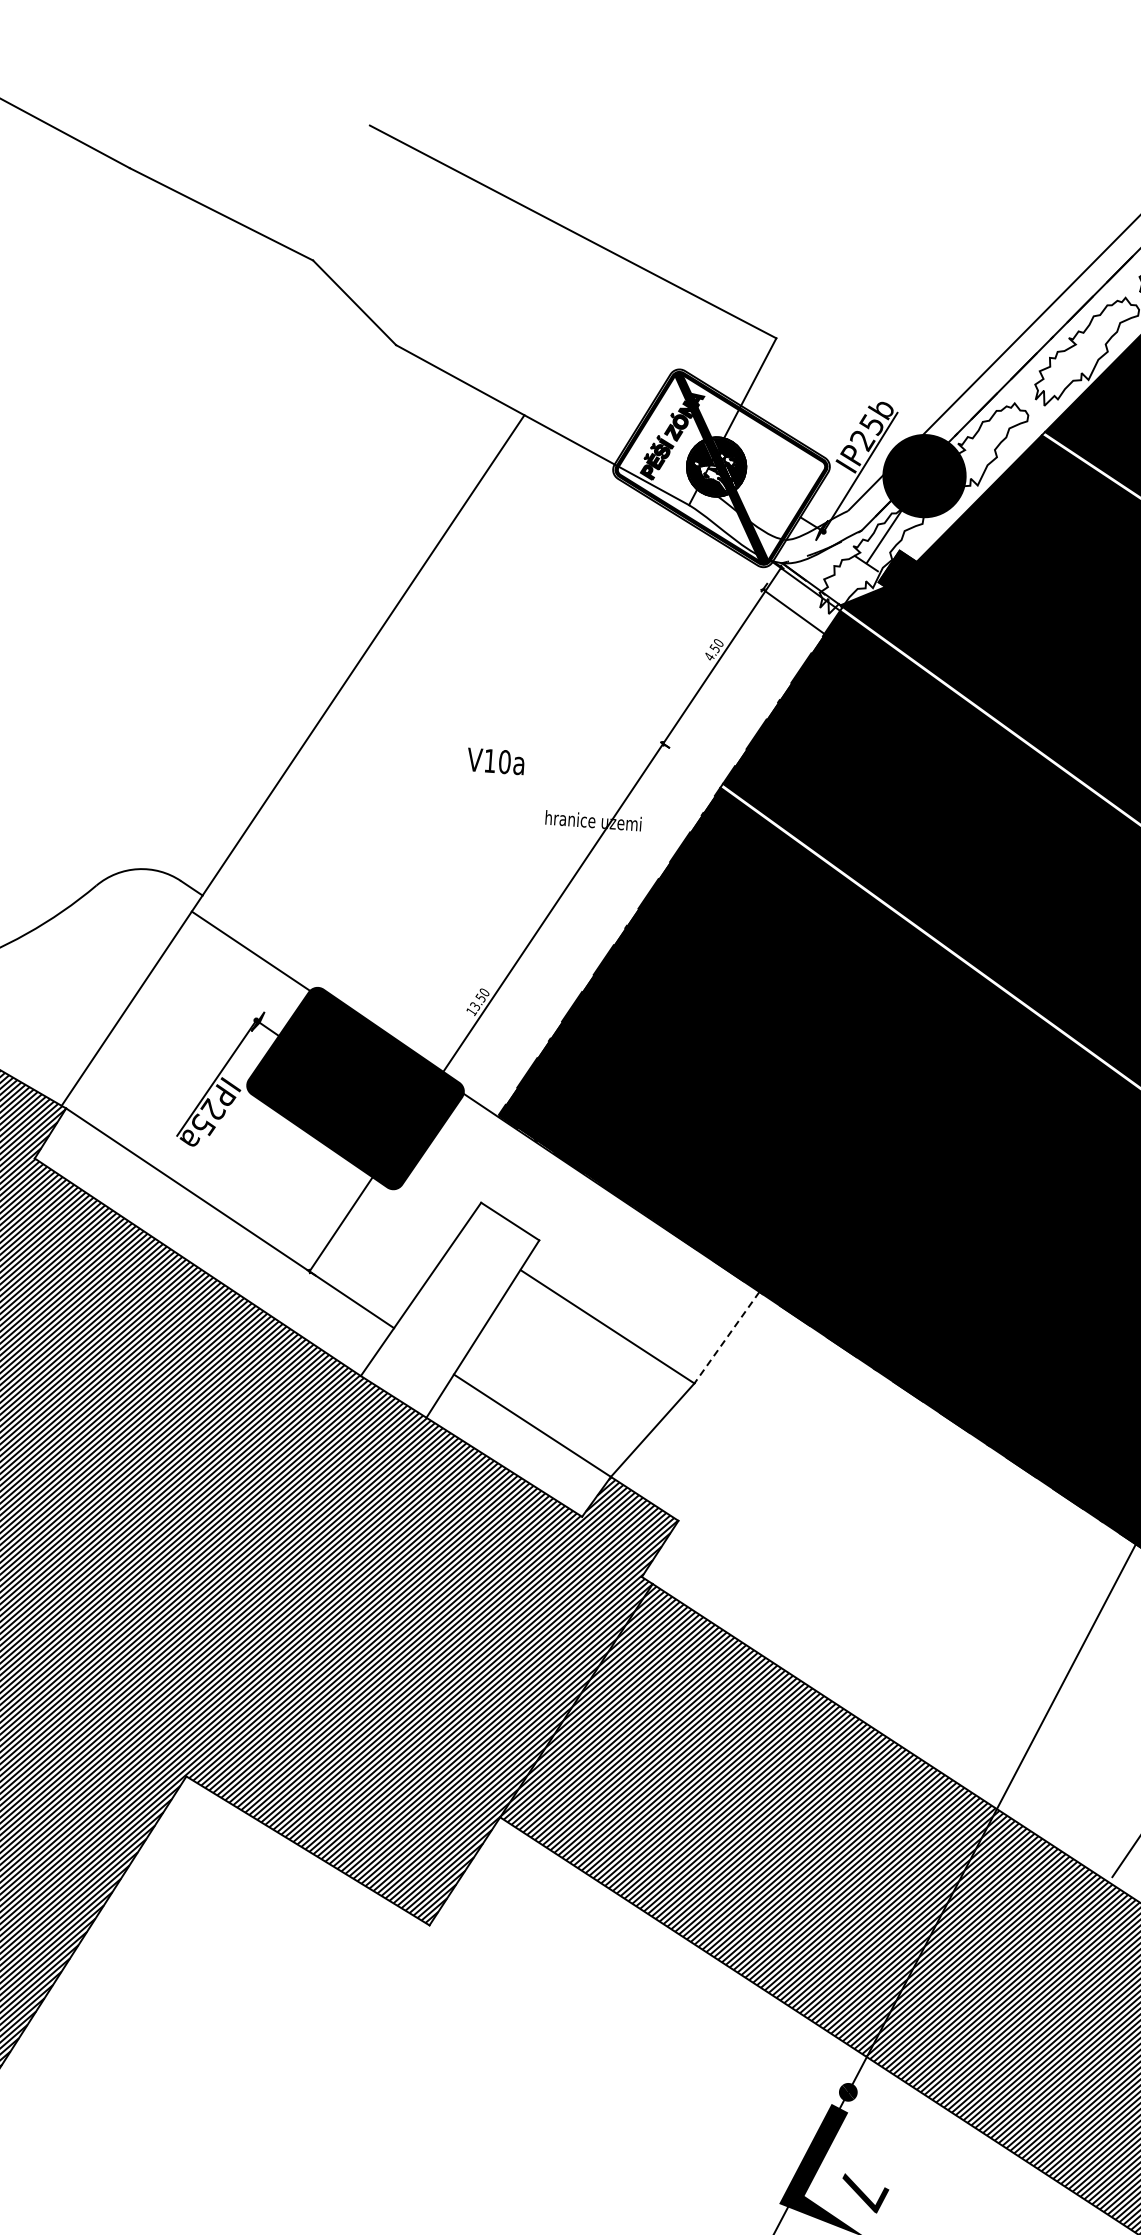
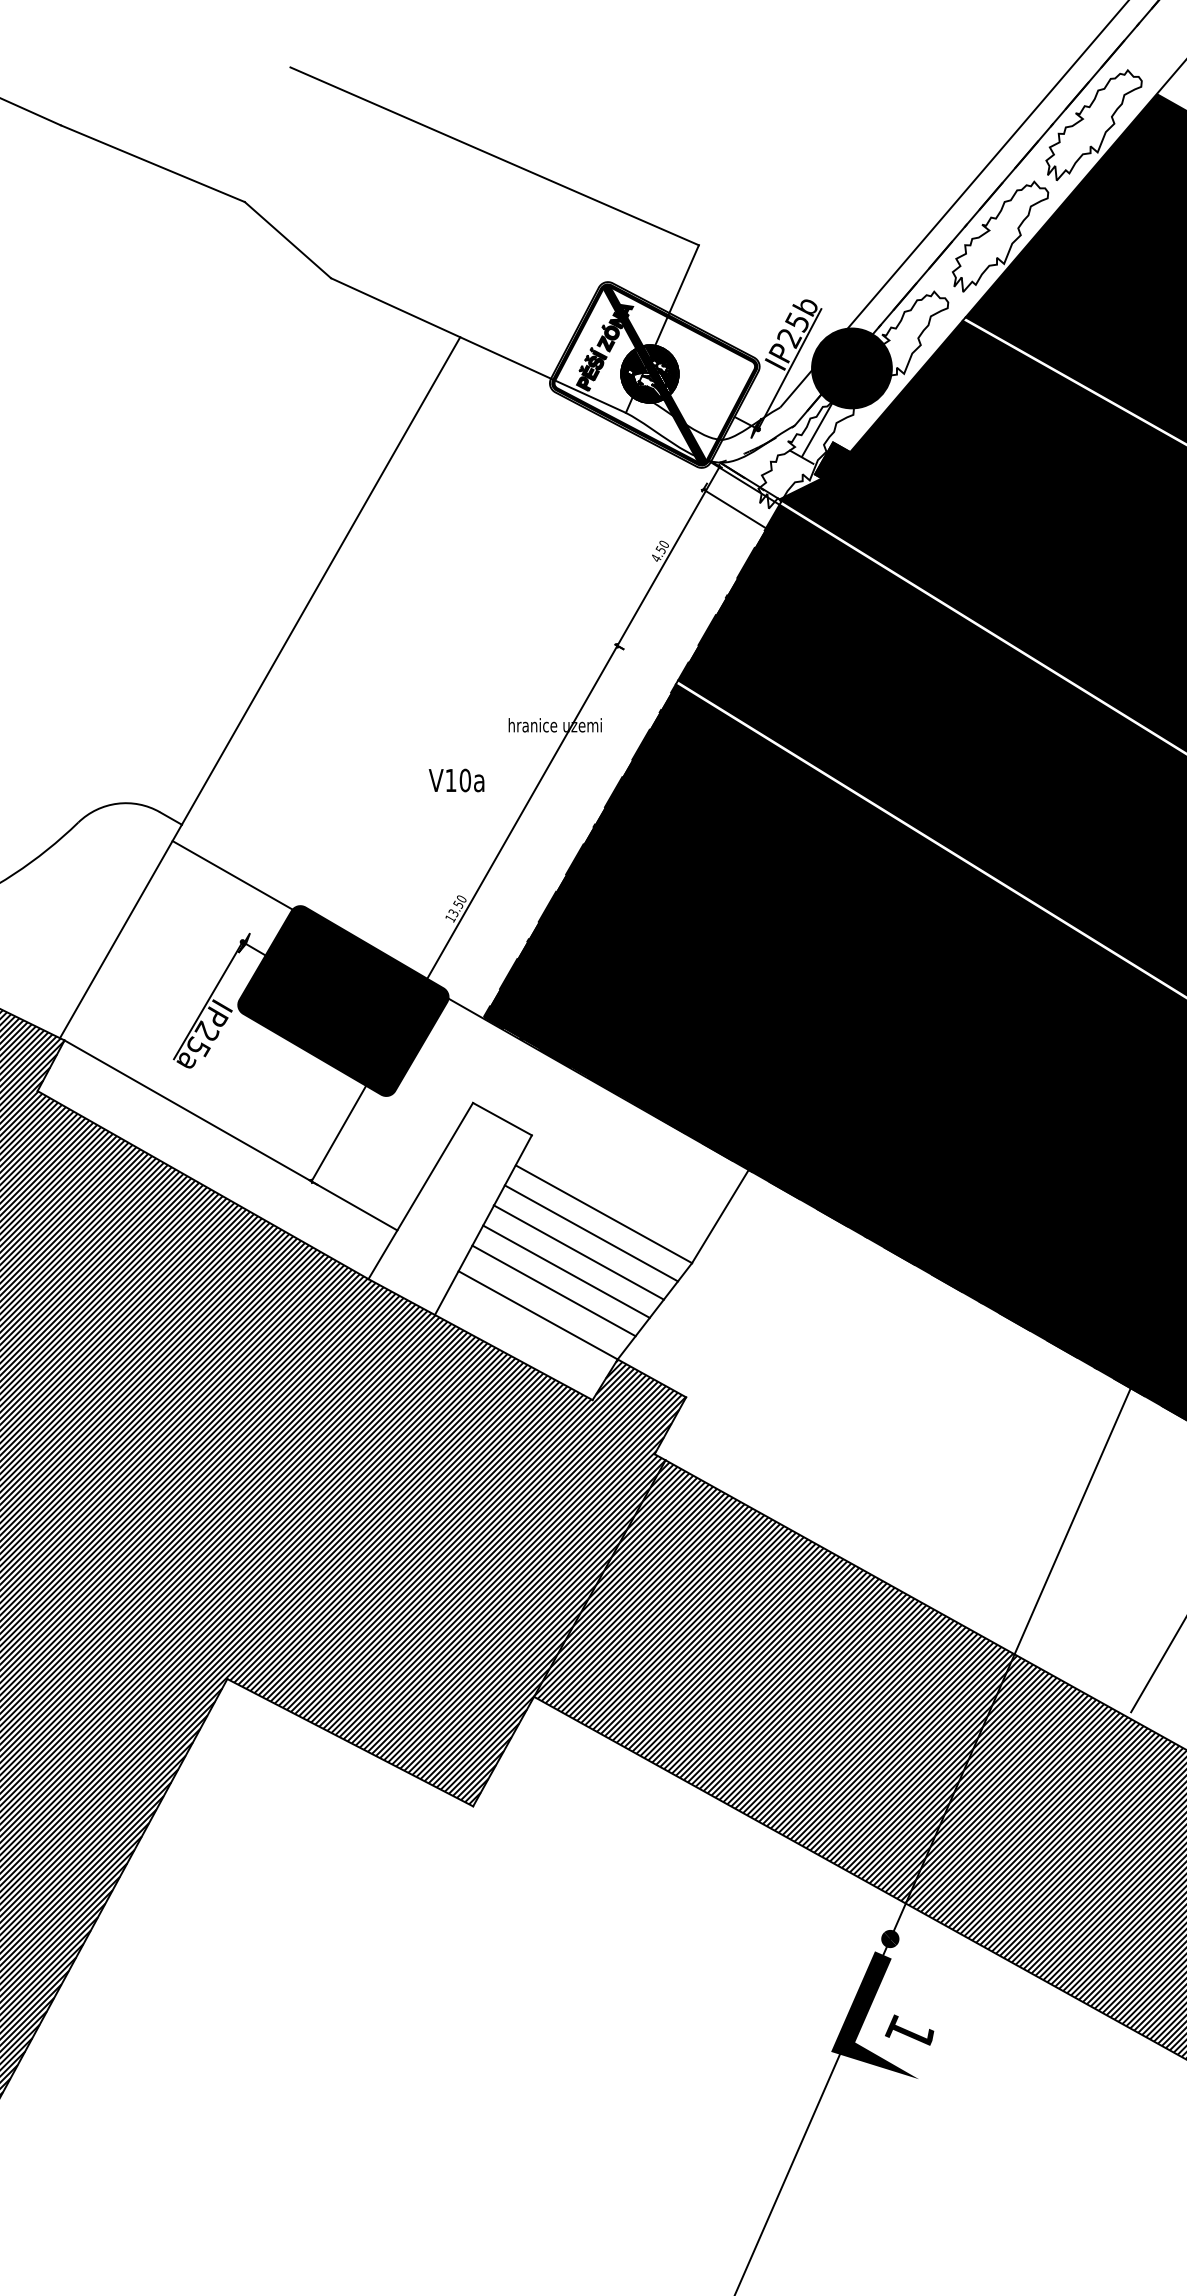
text: (495, 761) -> (456, 780), moved
line: (726, 1338) -> (720, 1217), dashed -> solid
line: (593, 1345) -> (591, 1233), added
line: (578, 1364) -> (578, 1252), added
line: (564, 1382) -> (566, 1271), added
line: (550, 1401) -> (553, 1290), added
text: (861, 2191) -> (910, 2034), 7 -> 1

